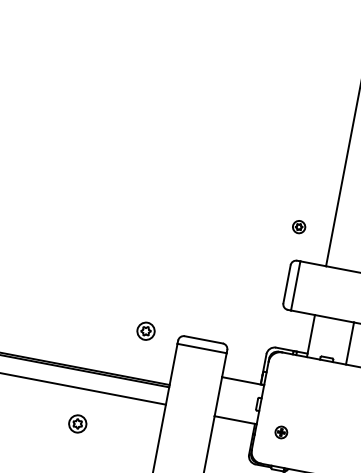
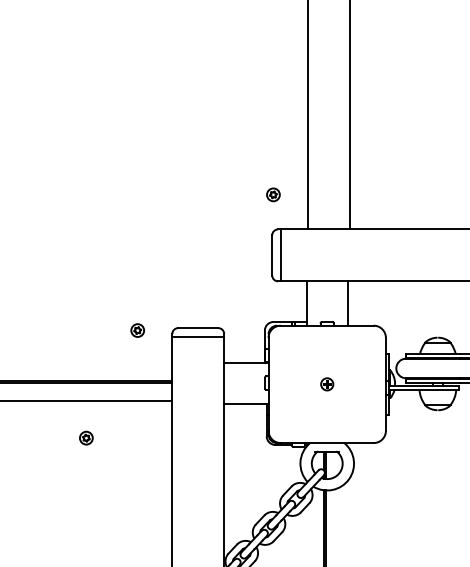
part: (145, 331) -> (137, 330), size x0.71
part: (78, 423) -> (86, 437), size x0.71
part: (281, 432) -> (327, 384), moved

